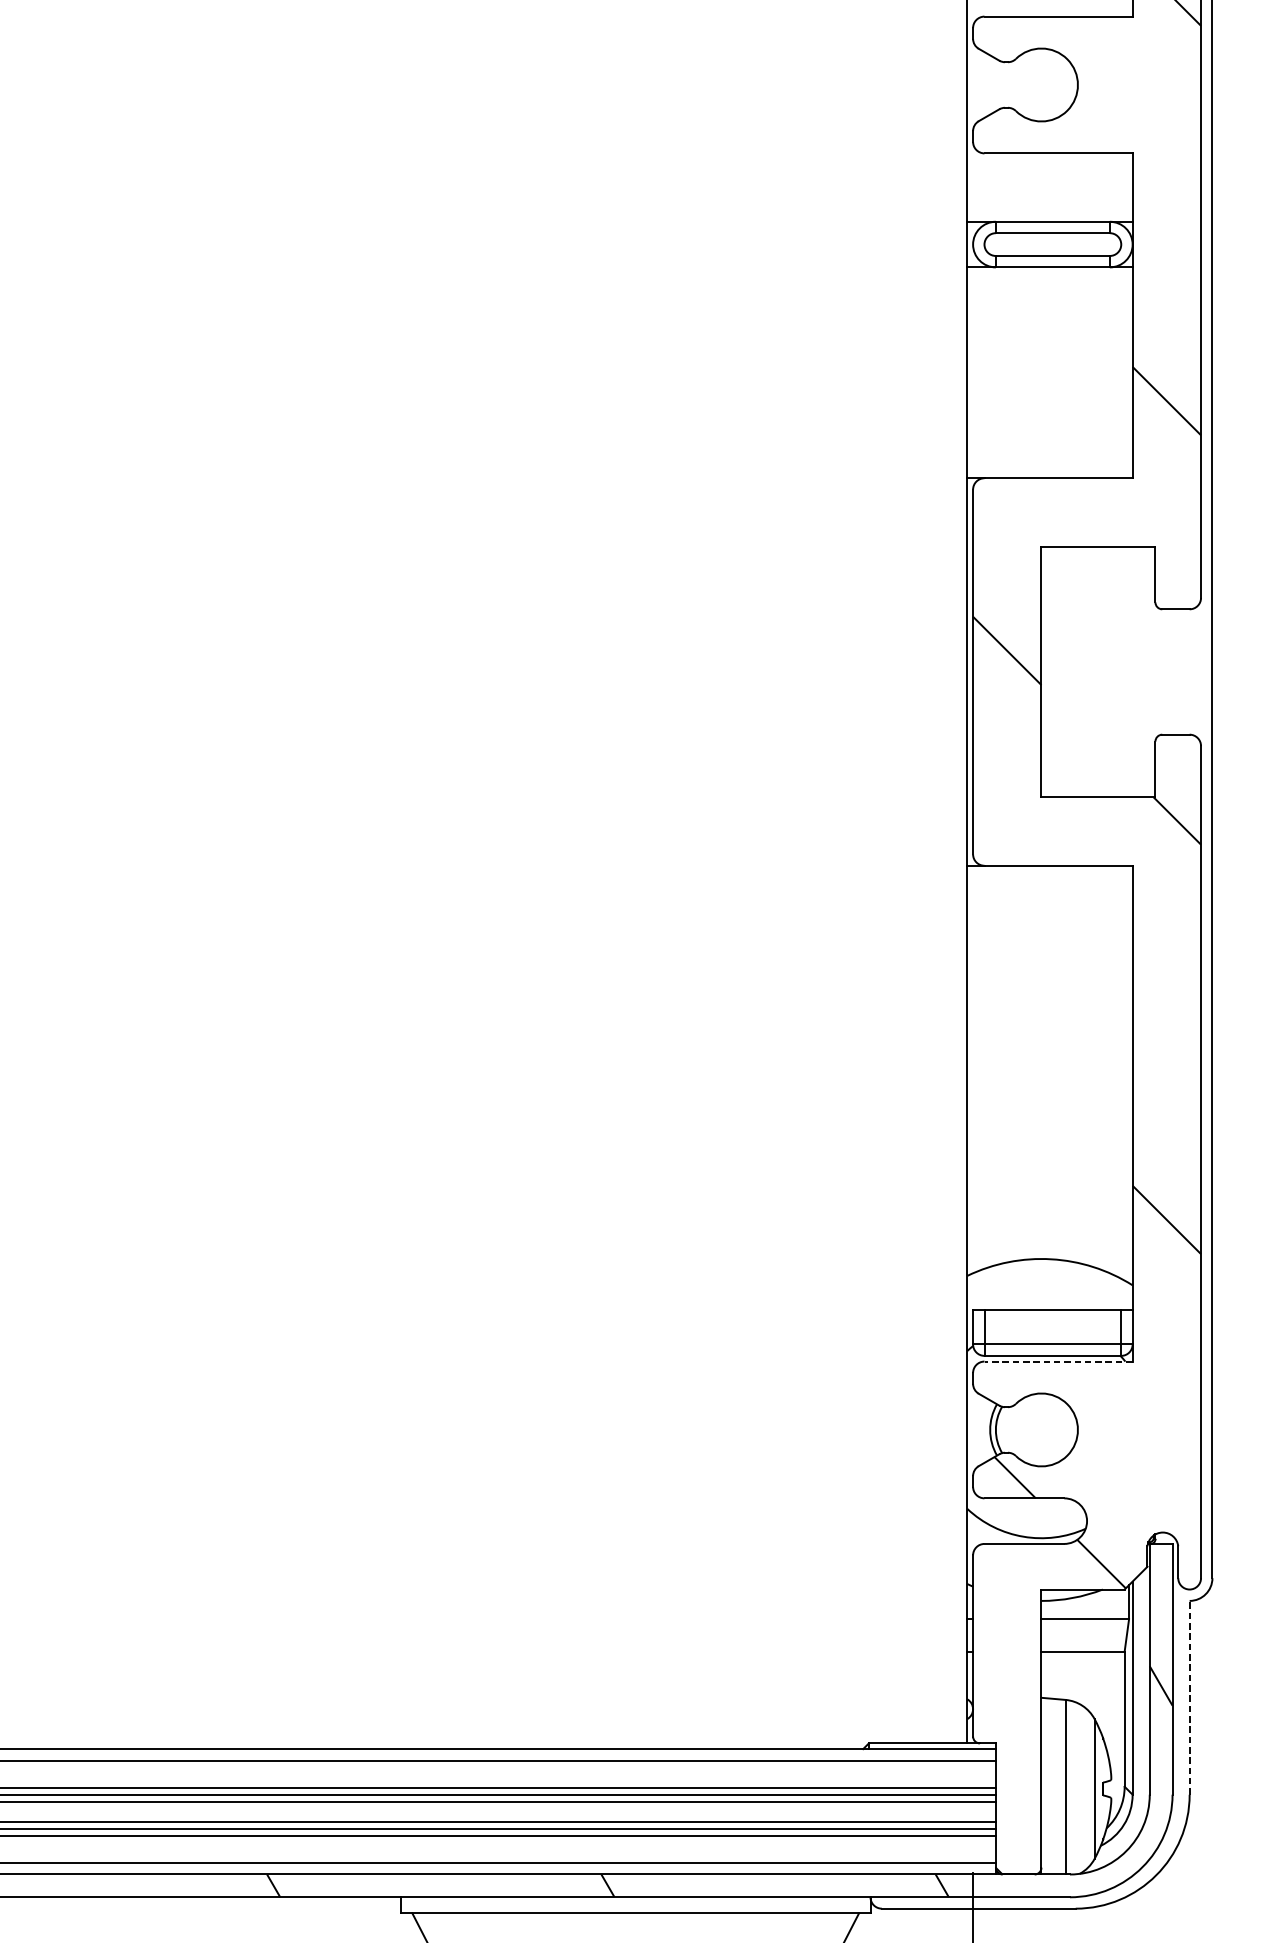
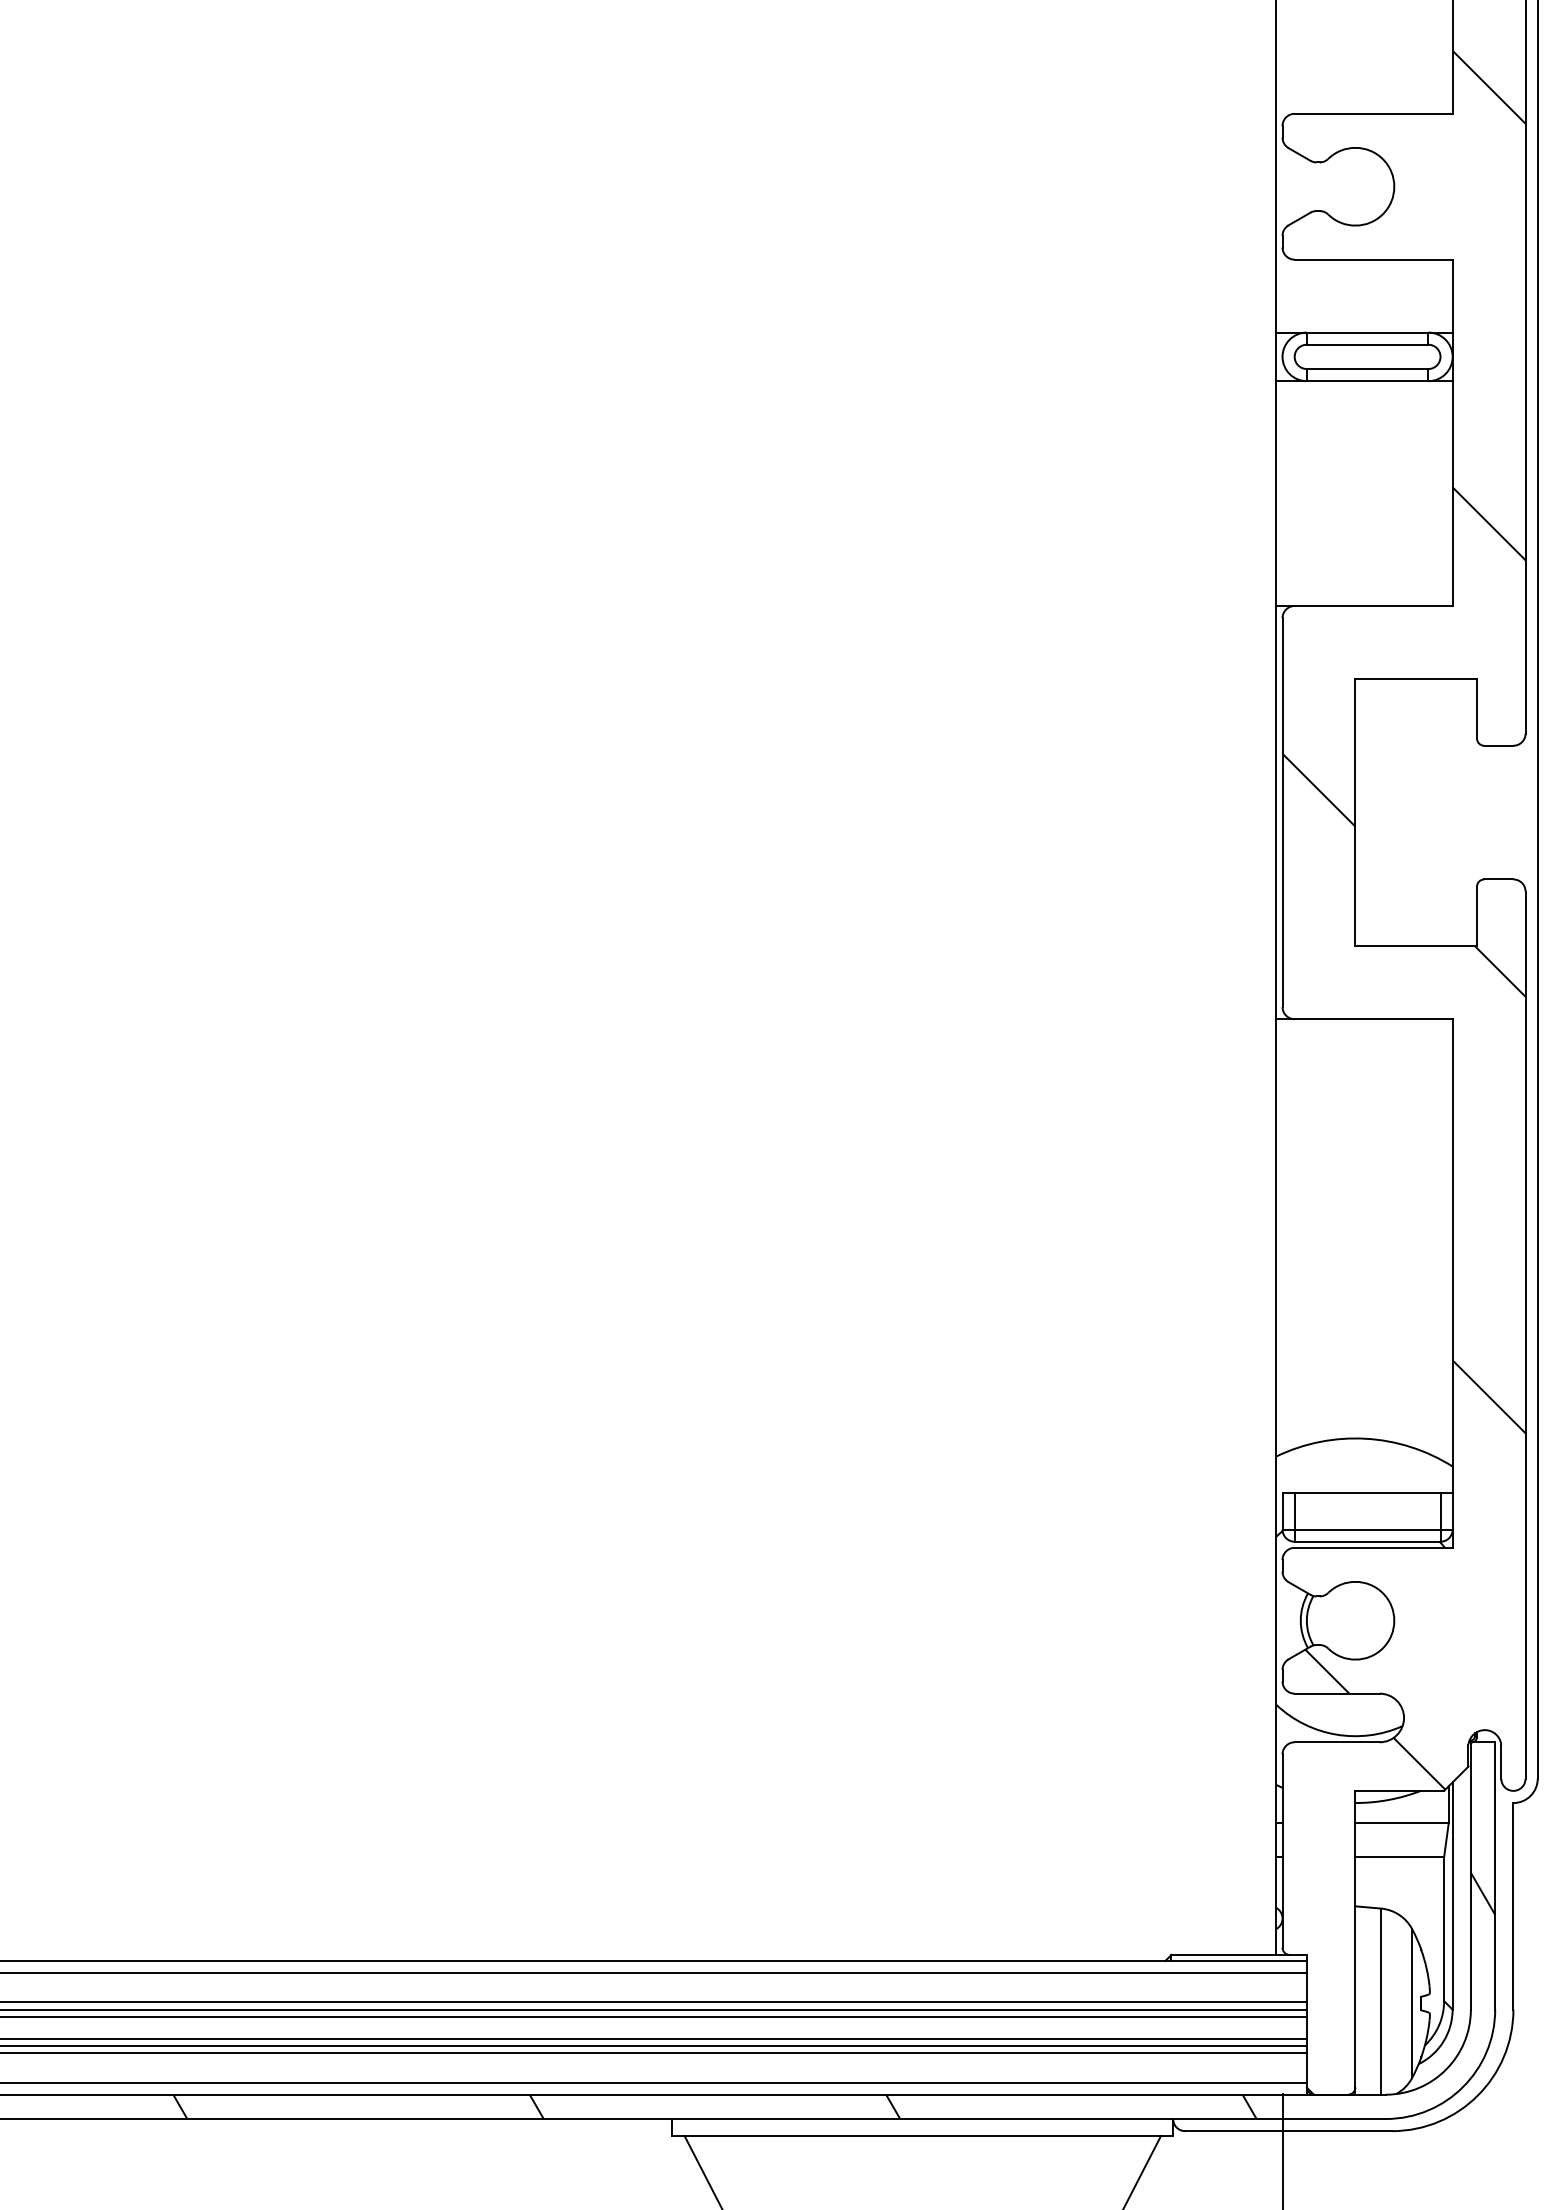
line: (1058, 1361) -> (1373, 1547), dashed -> solid
line: (1189, 1697) -> (1513, 1905), dashed -> solid

